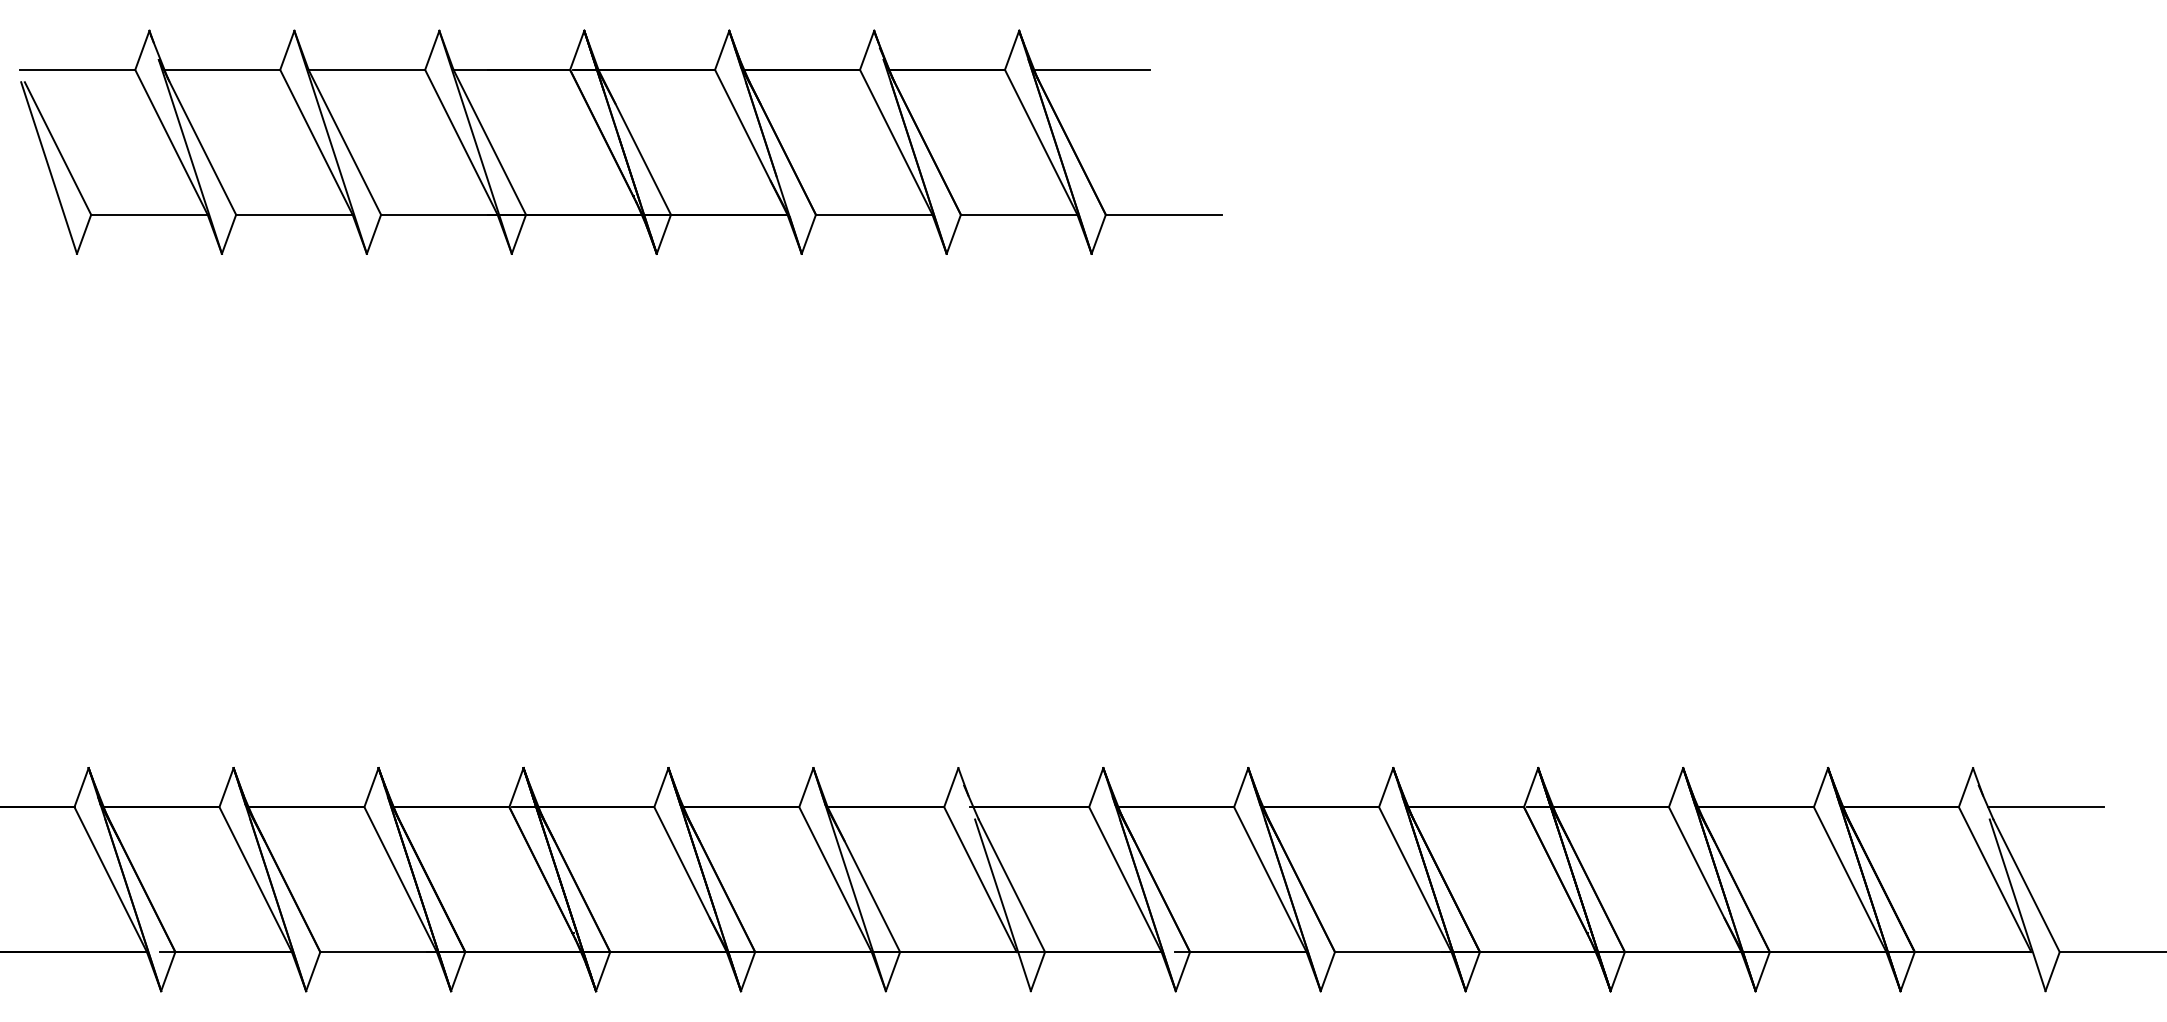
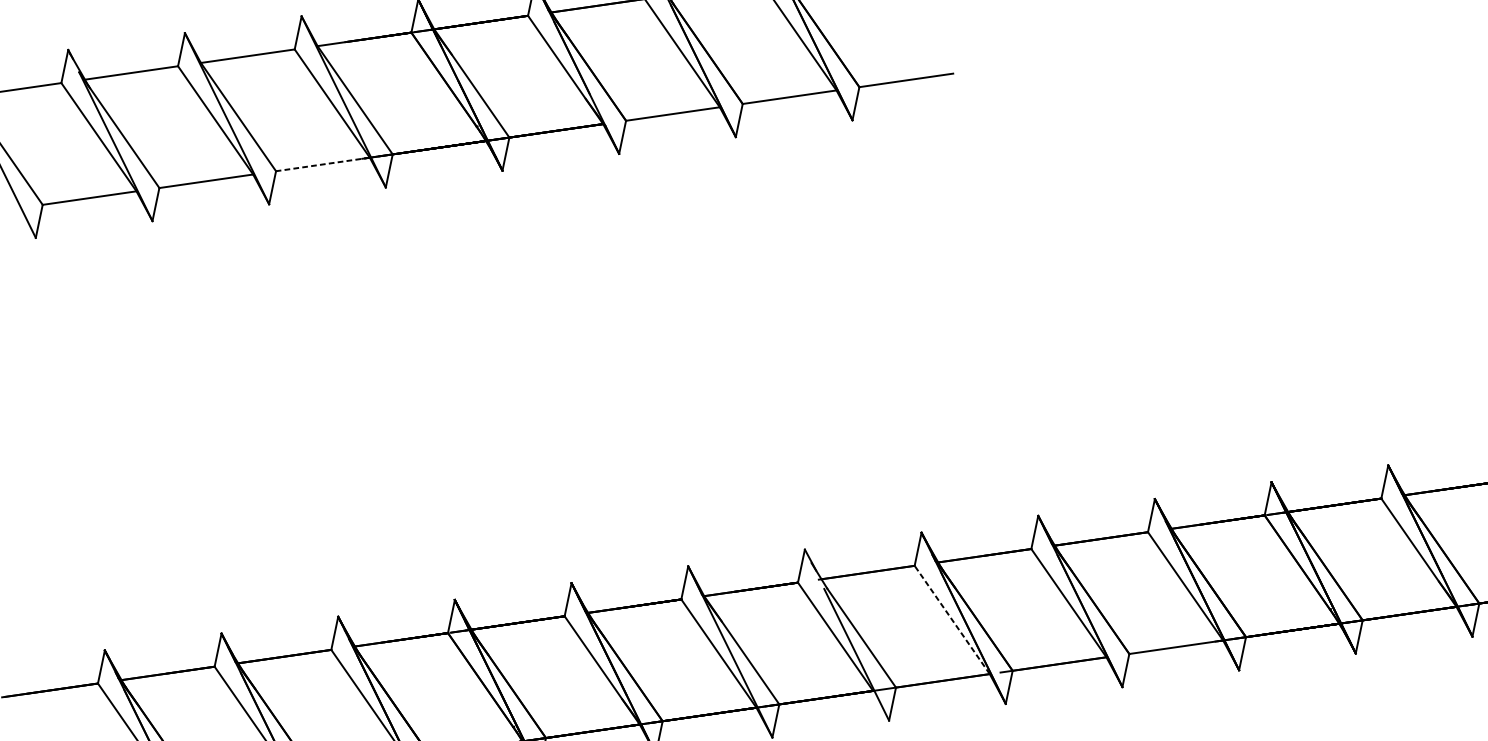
line: (438, 214) -> (322, 164), solid -> dashed
line: (1125, 879) -> (952, 619), solid -> dashed

